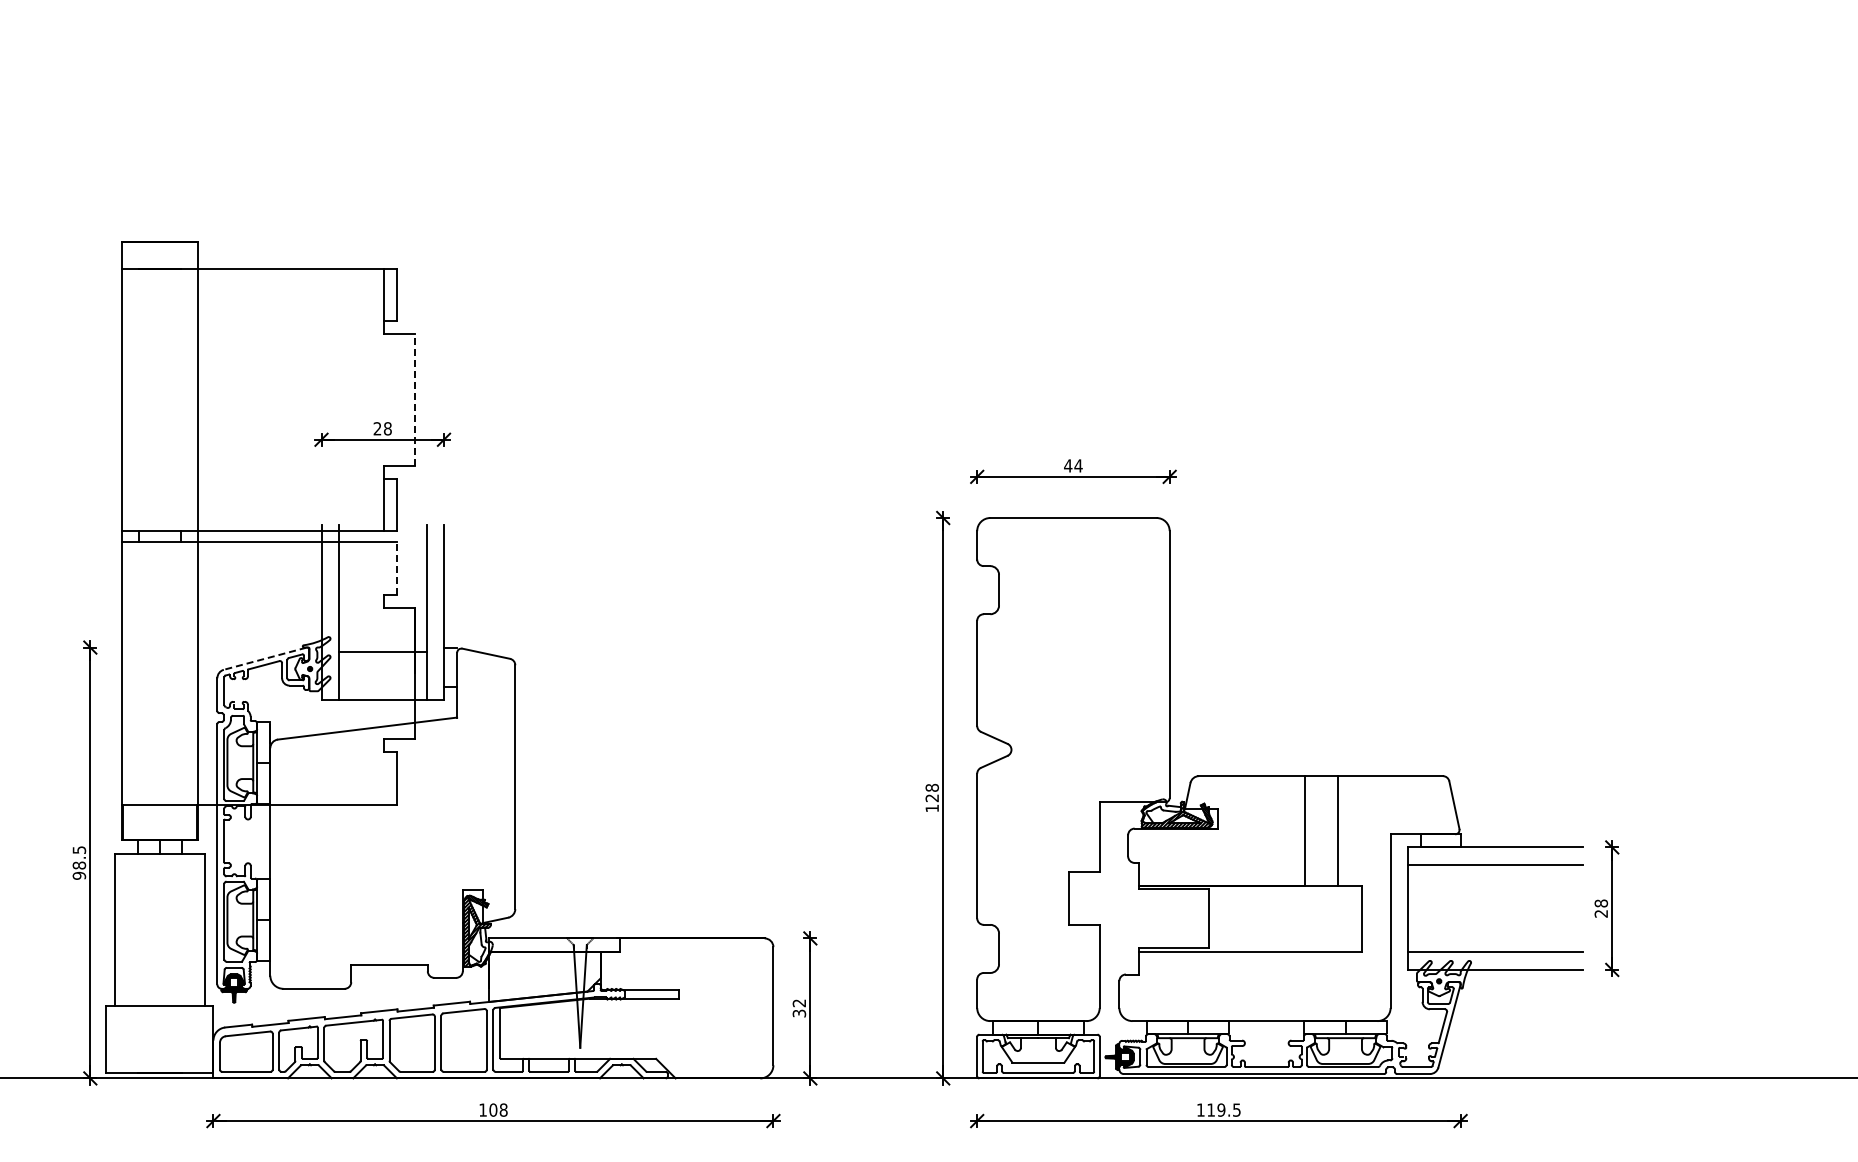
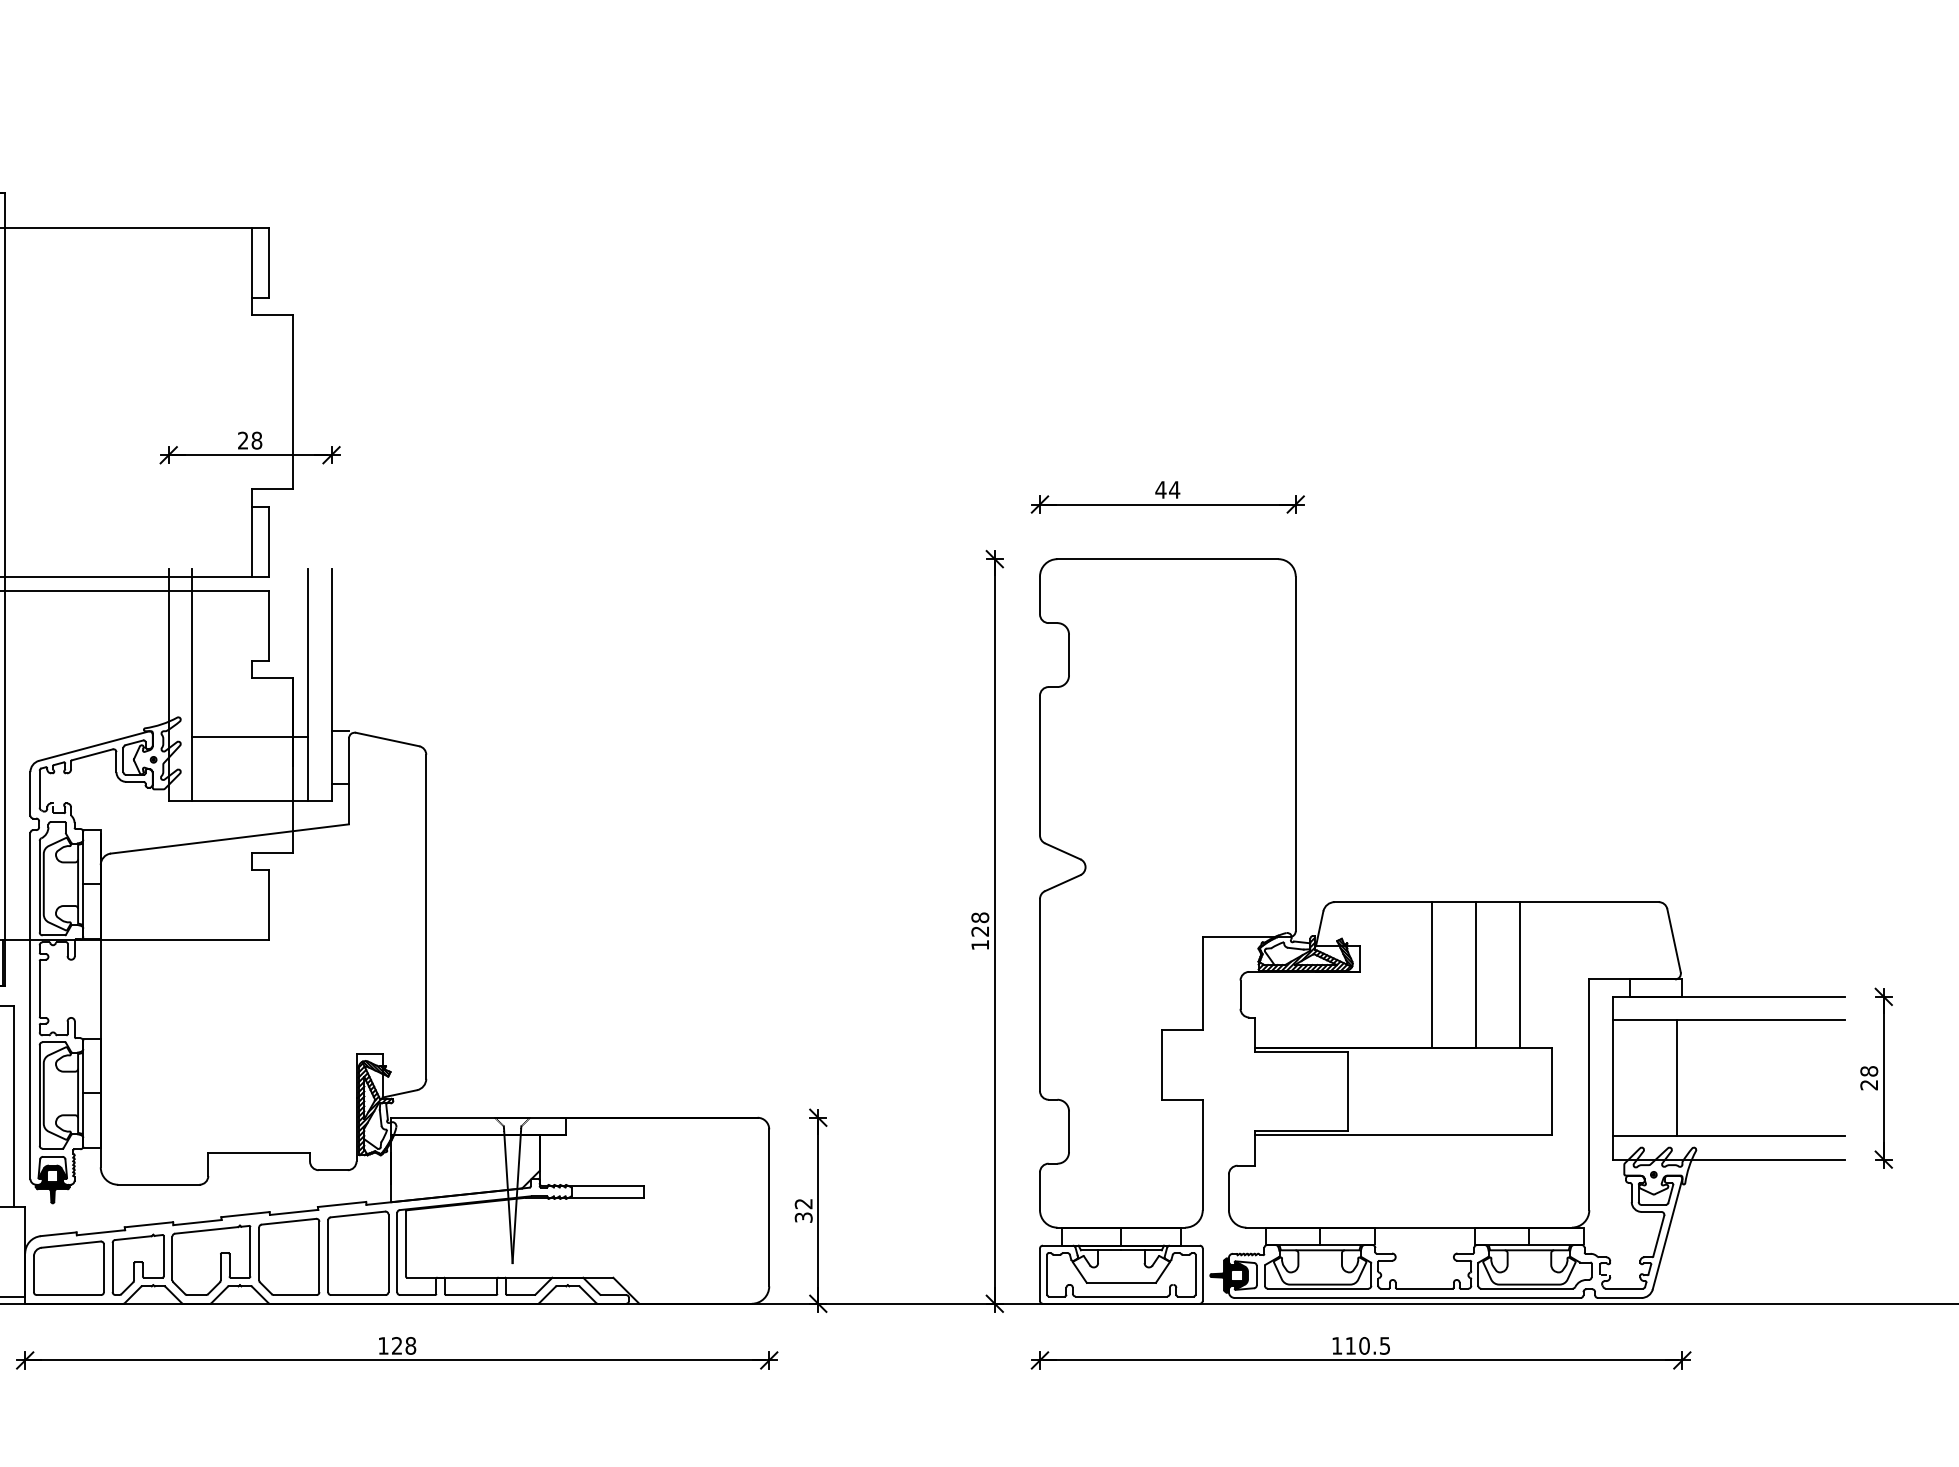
line: (414, 399) -> (292, 401), dashed -> solid
line: (397, 567) -> (269, 624), dashed -> solid
line: (265, 658) -> (94, 745), dashed -> solid
line: (1272, 830) -> (1432, 974), added
line: (1456, 908) -> (1676, 1078), added
text: (493, 1109) -> (397, 1345), 108 -> 128
text: (1221, 1109) -> (1364, 1345), 119.5 -> 110.5

